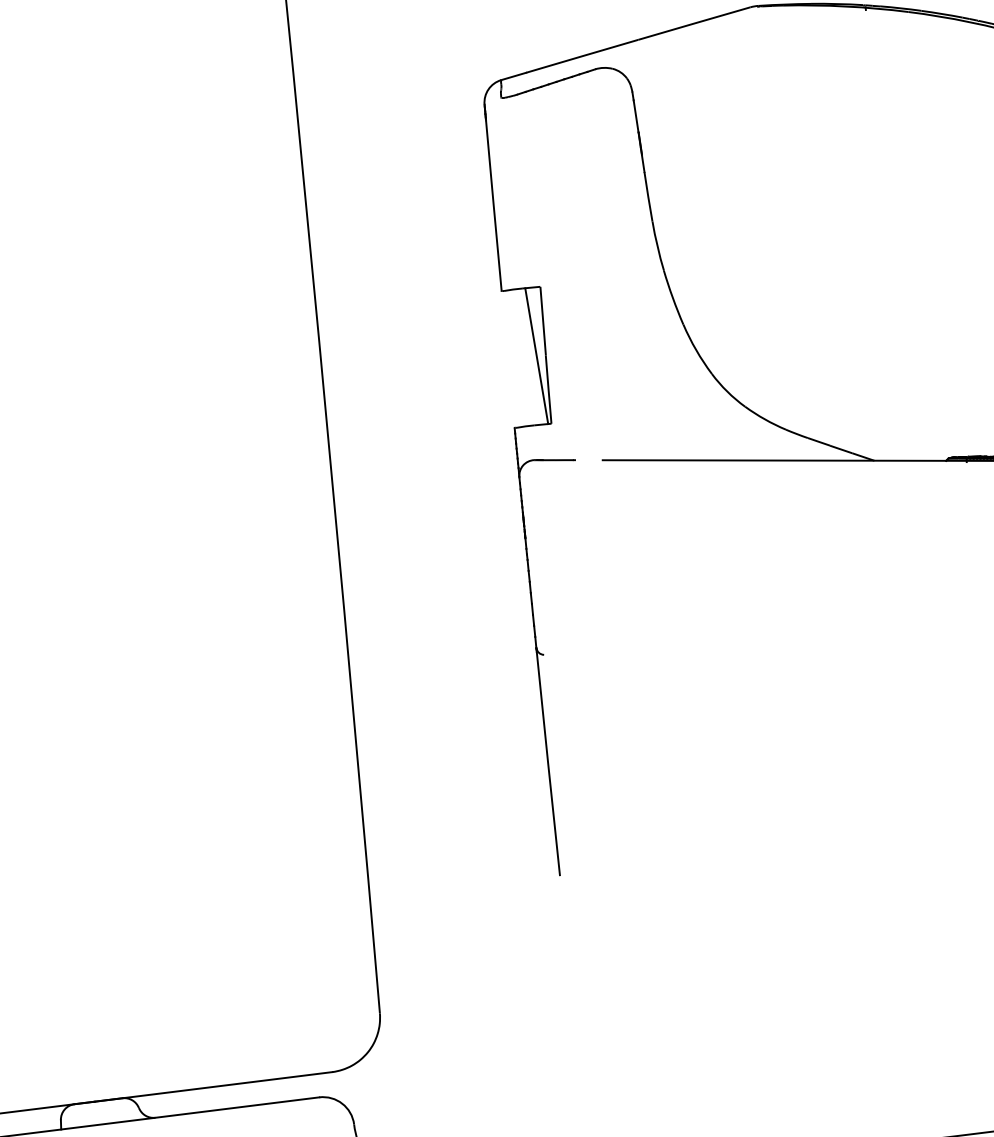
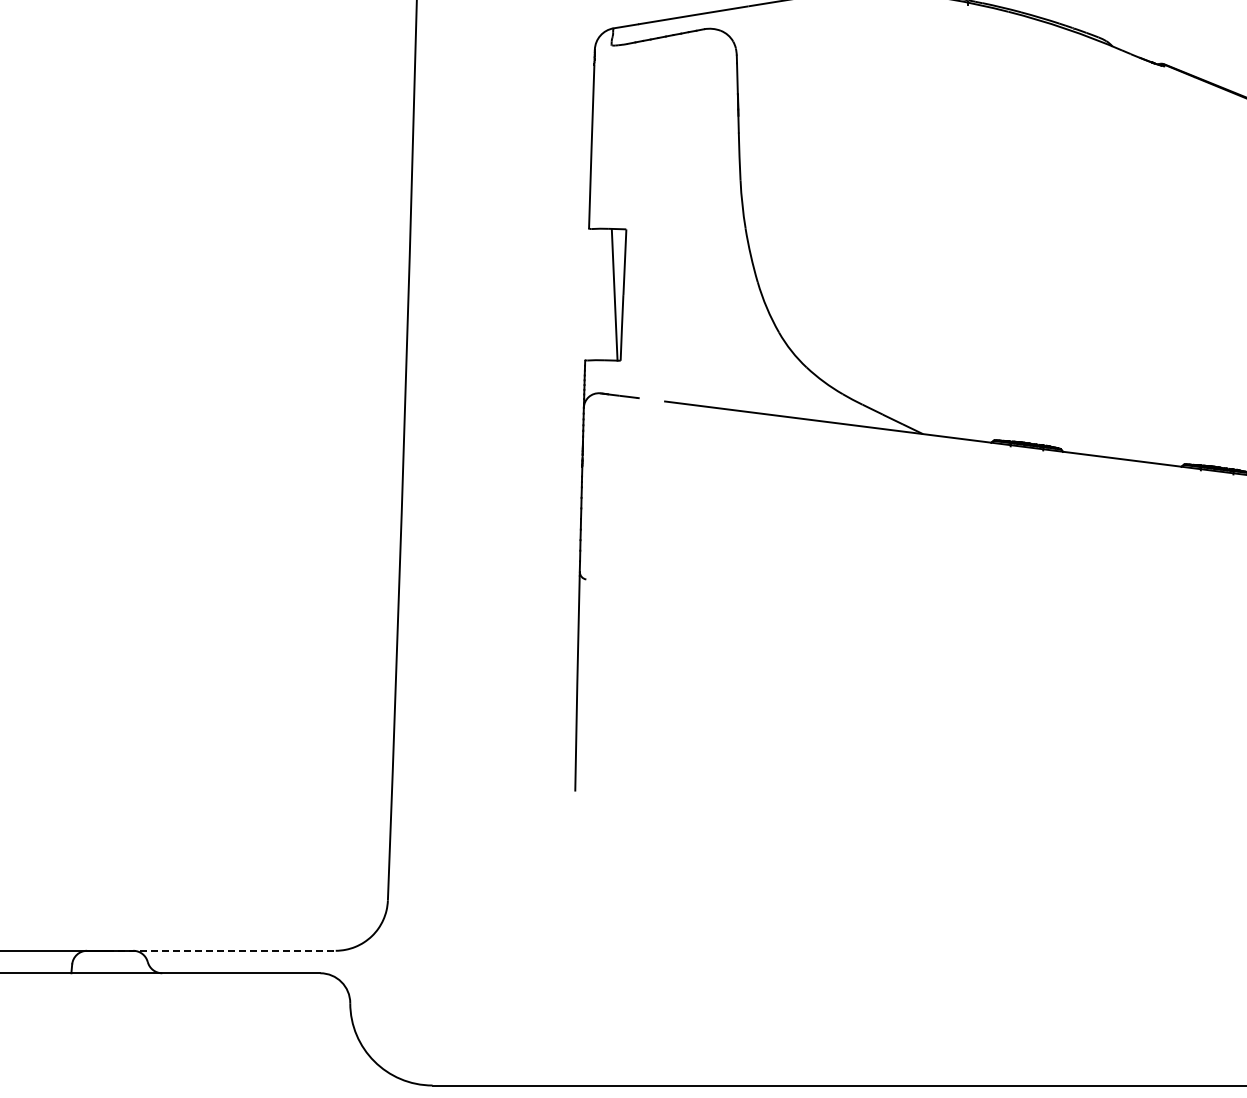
line: (213, 1086) -> (221, 950), solid -> dashed

